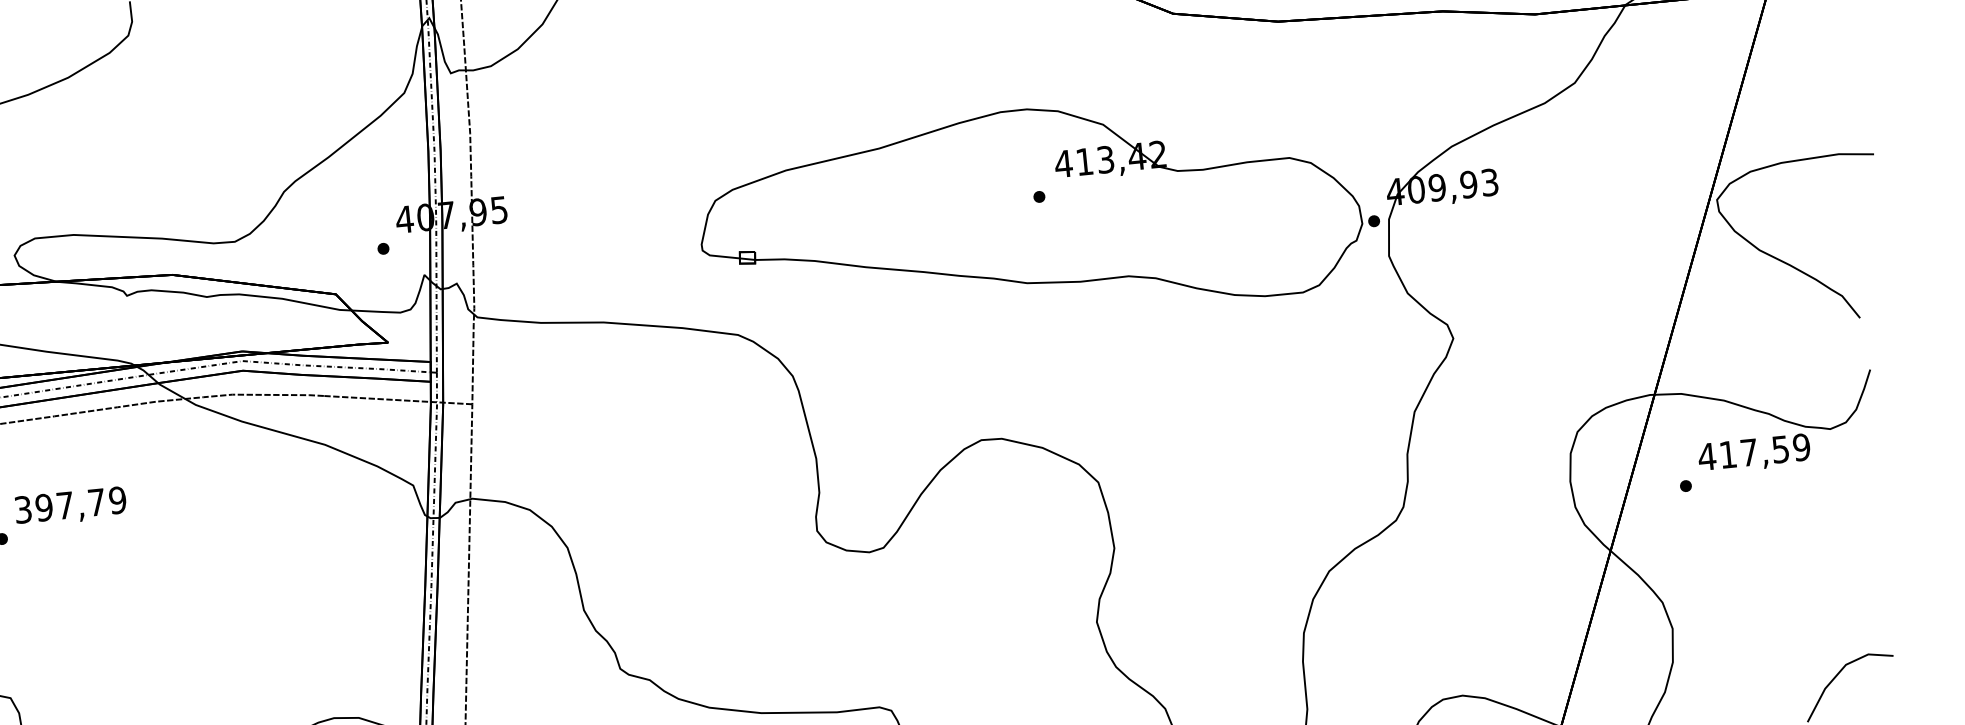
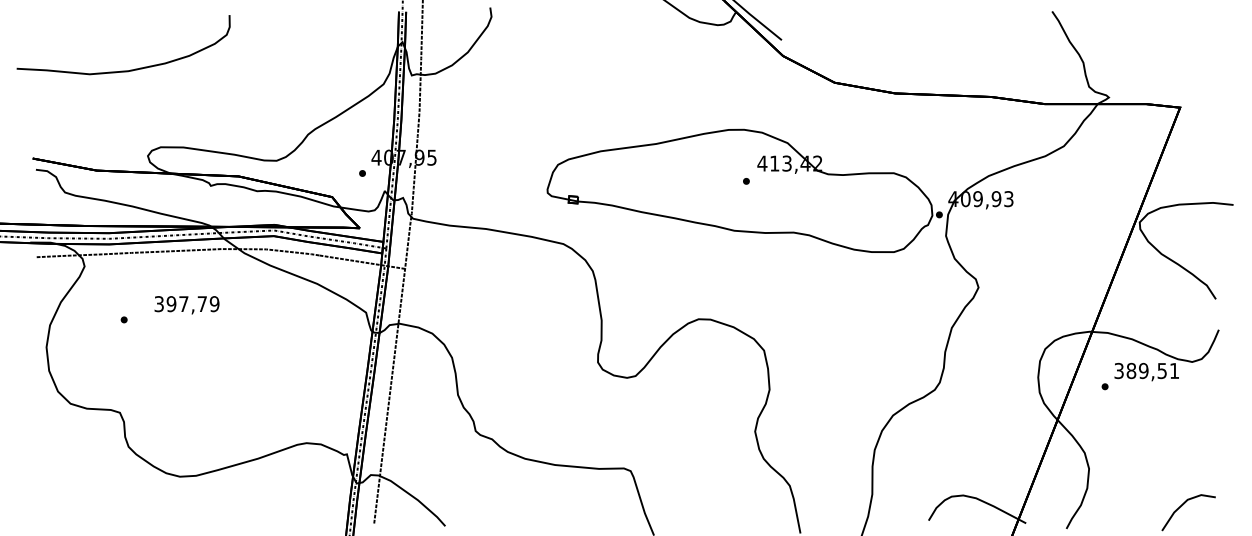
text: (1753, 451) -> (1146, 370), 417,59 -> 389,51
text: (69, 507) -> (186, 305), moved

